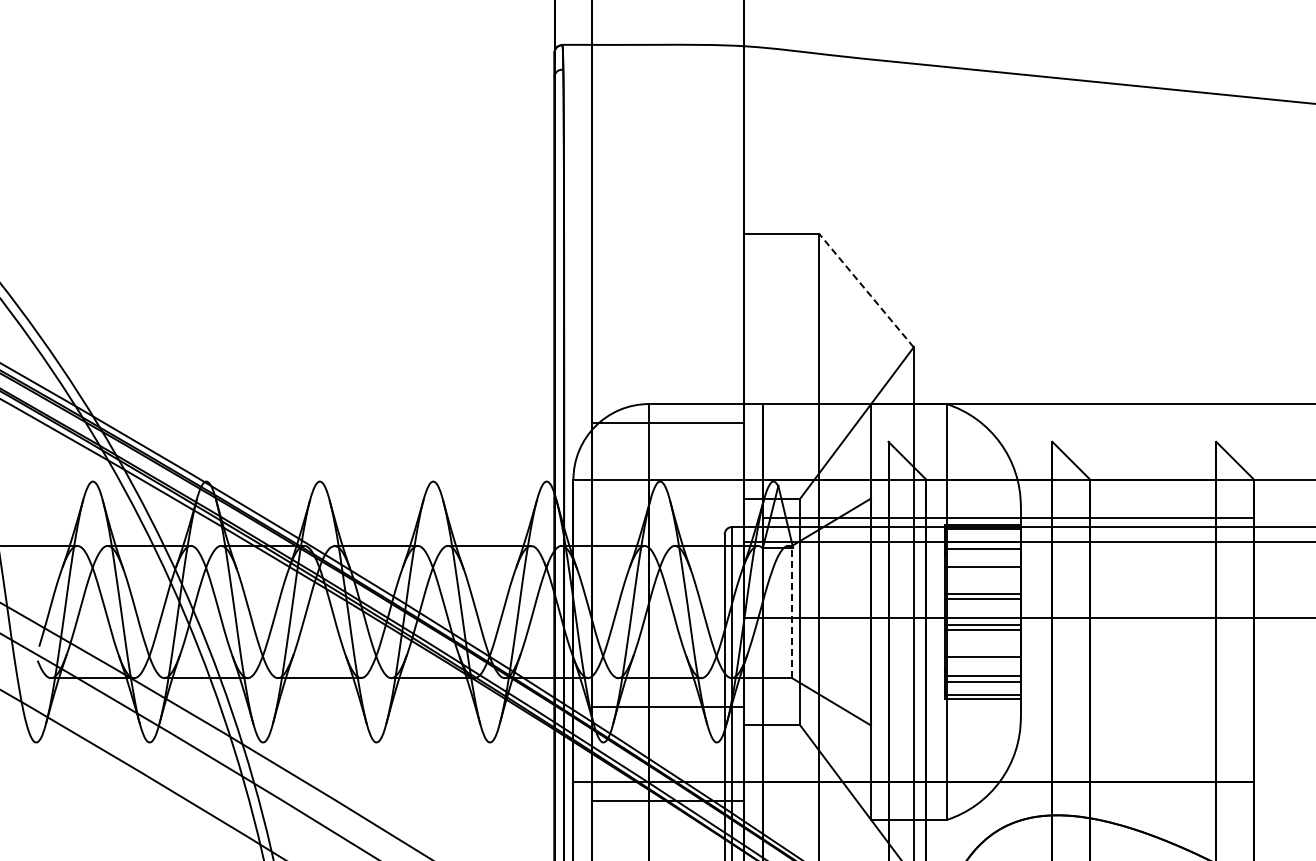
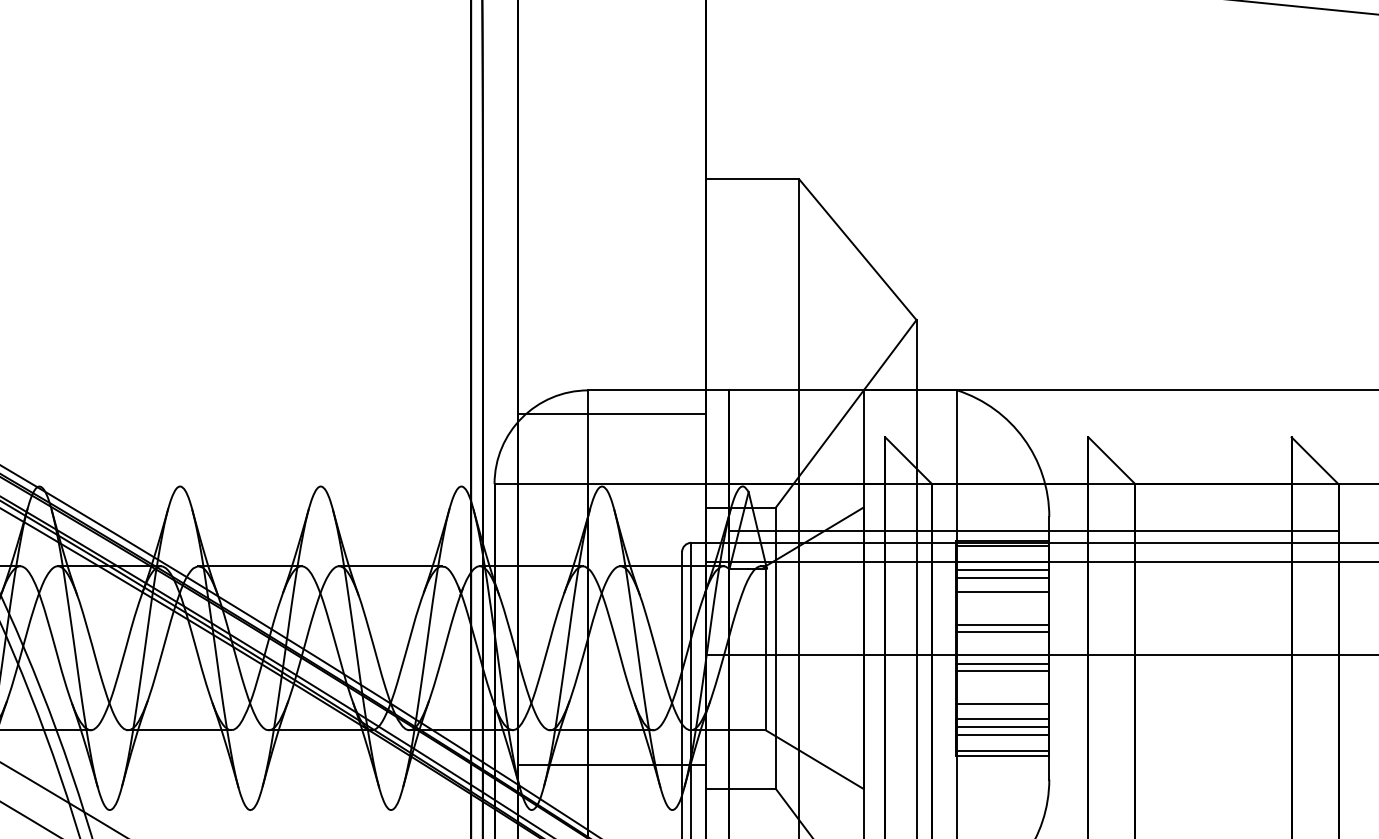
line: (866, 290) -> (857, 249), dashed -> solid
line: (982, 555) -> (1001, 578), added
line: (792, 611) -> (766, 647), dashed -> solid
line: (982, 668) -> (1001, 718), added

